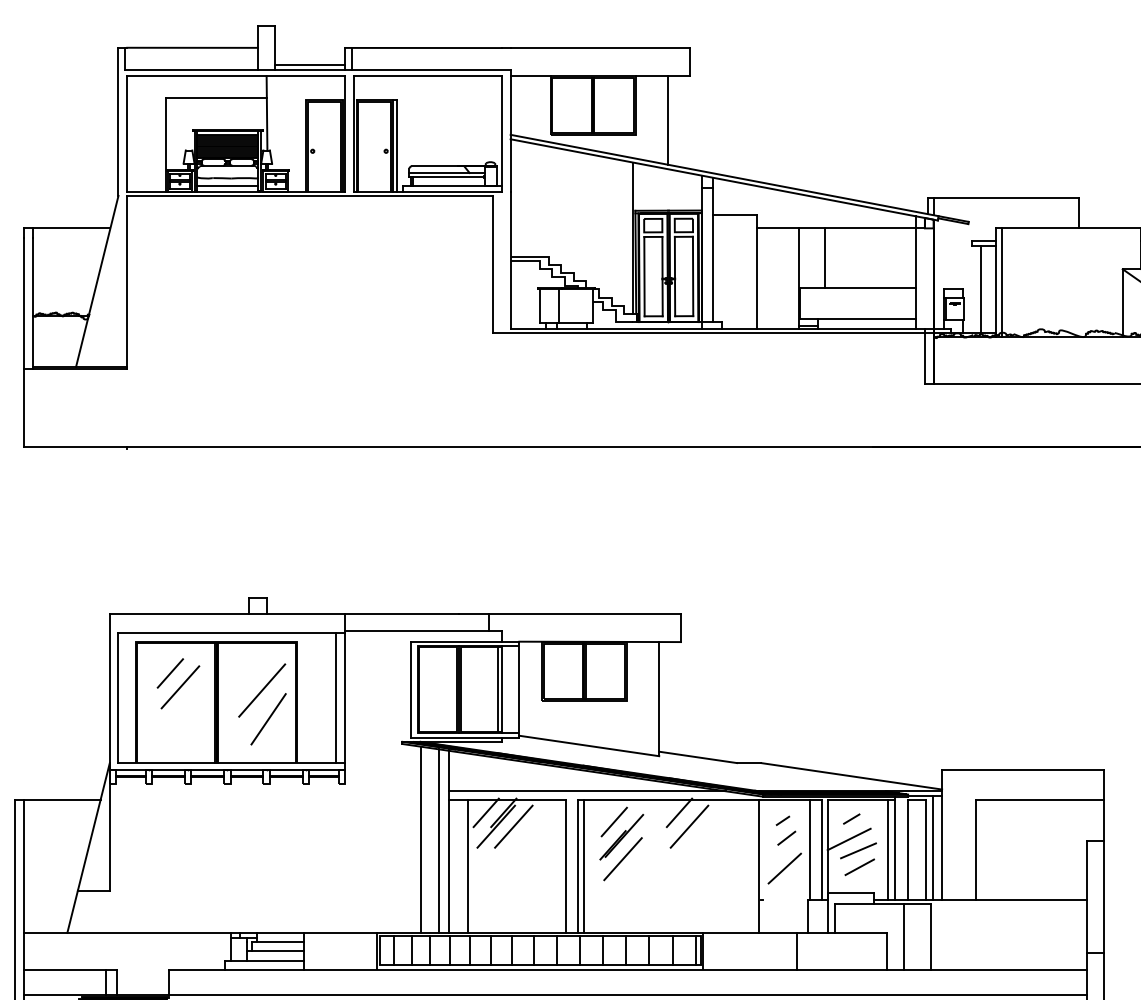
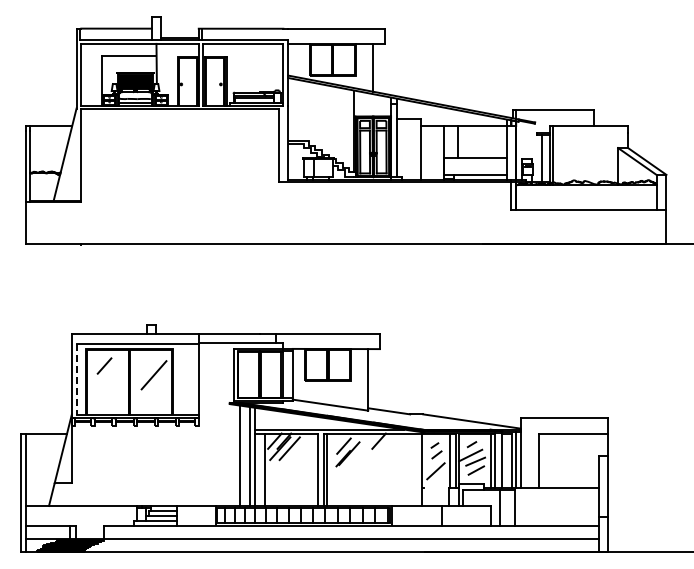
line: (179, 687) -> (109, 373), removed
line: (118, 698) -> (76, 379), solid -> dashed
line: (337, 698) -> (194, 379), removed
line: (268, 718) -> (157, 390), removed
line: (689, 826) -> (384, 448), removed
line: (622, 857) -> (348, 465), removed

